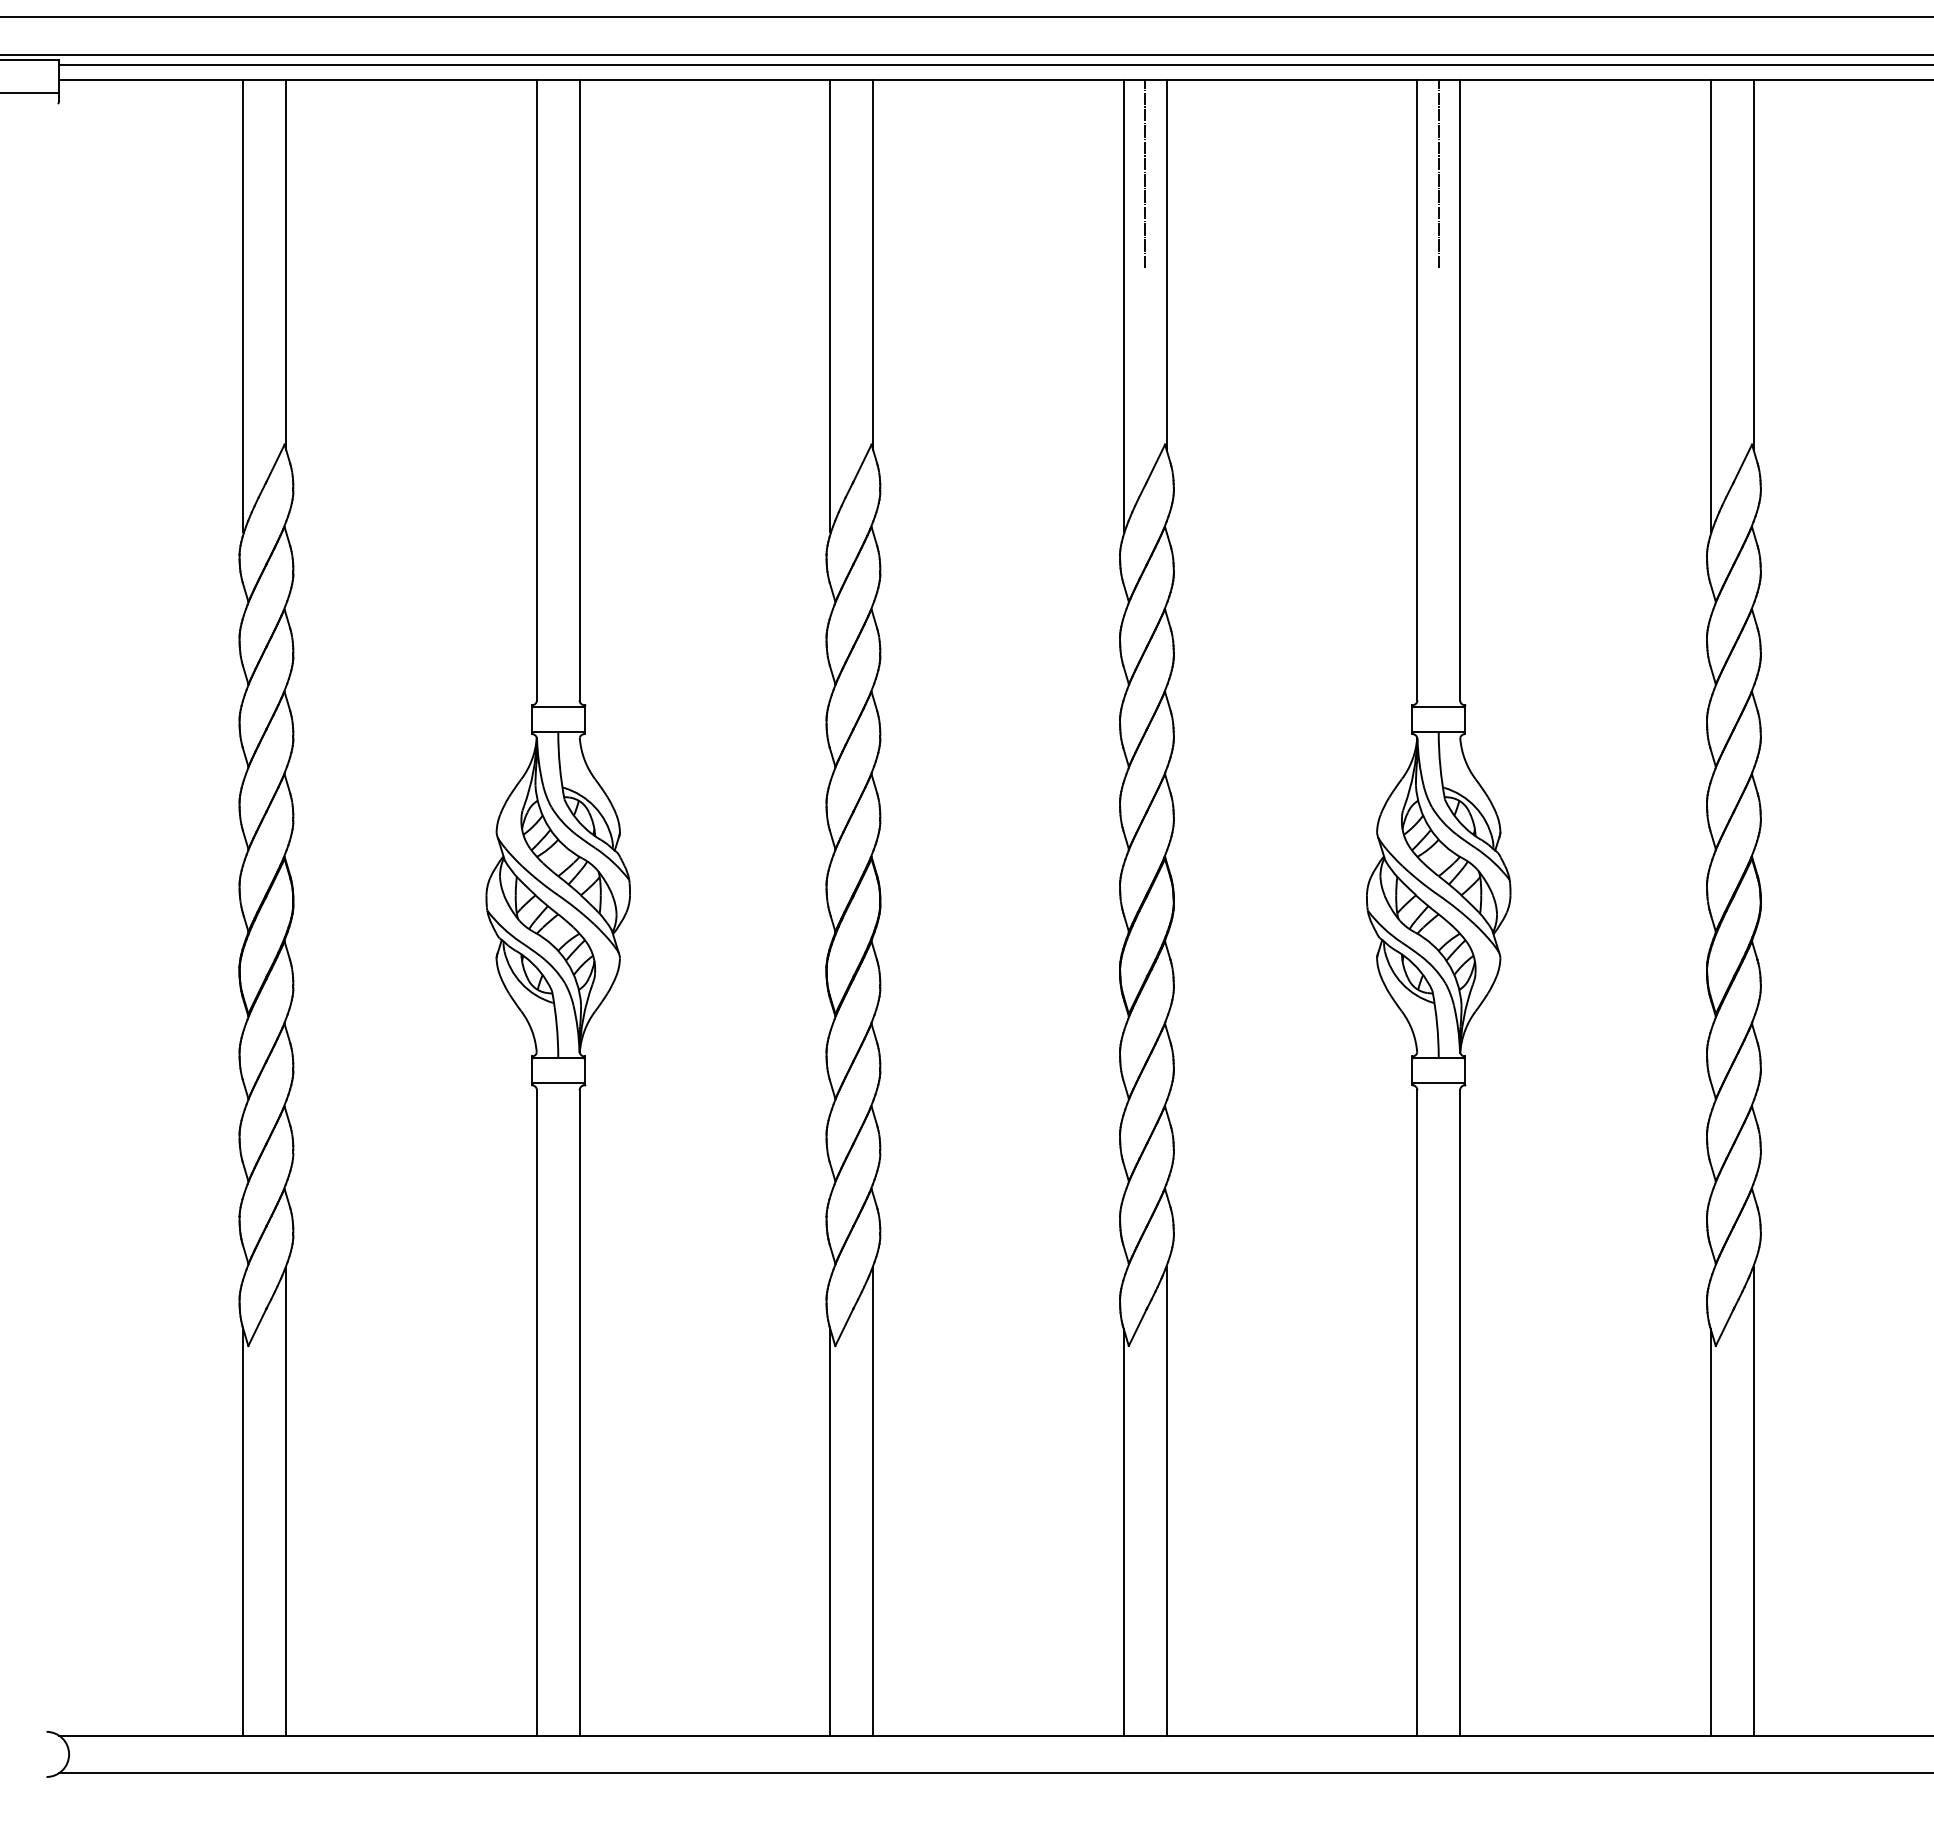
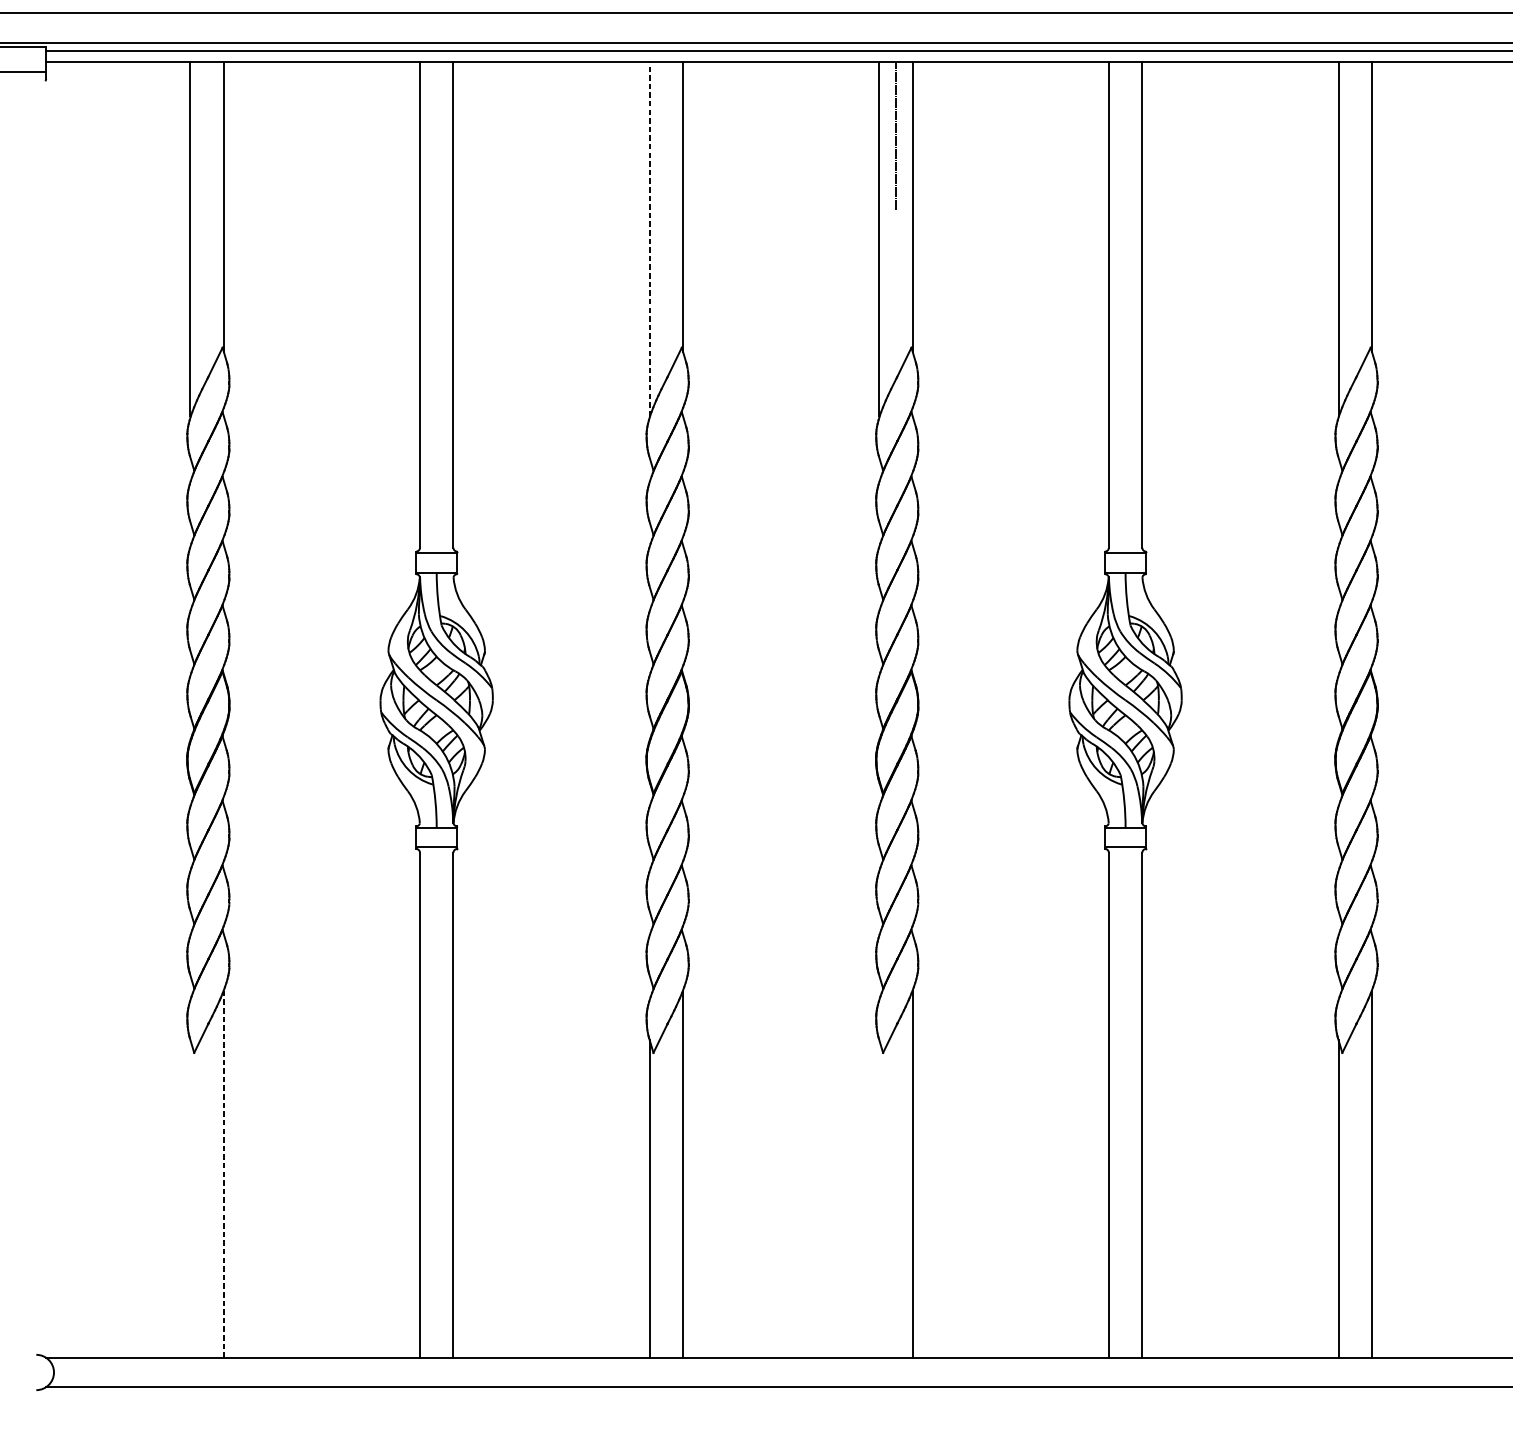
line: (1438, 174) -> (1125, 136), removed
line: (830, 305) -> (649, 238), solid -> dashed
line: (286, 1501) -> (224, 1174), solid -> dashed
line: (243, 1532) -> (190, 1198), removed
line: (1123, 1532) -> (878, 1198), removed

